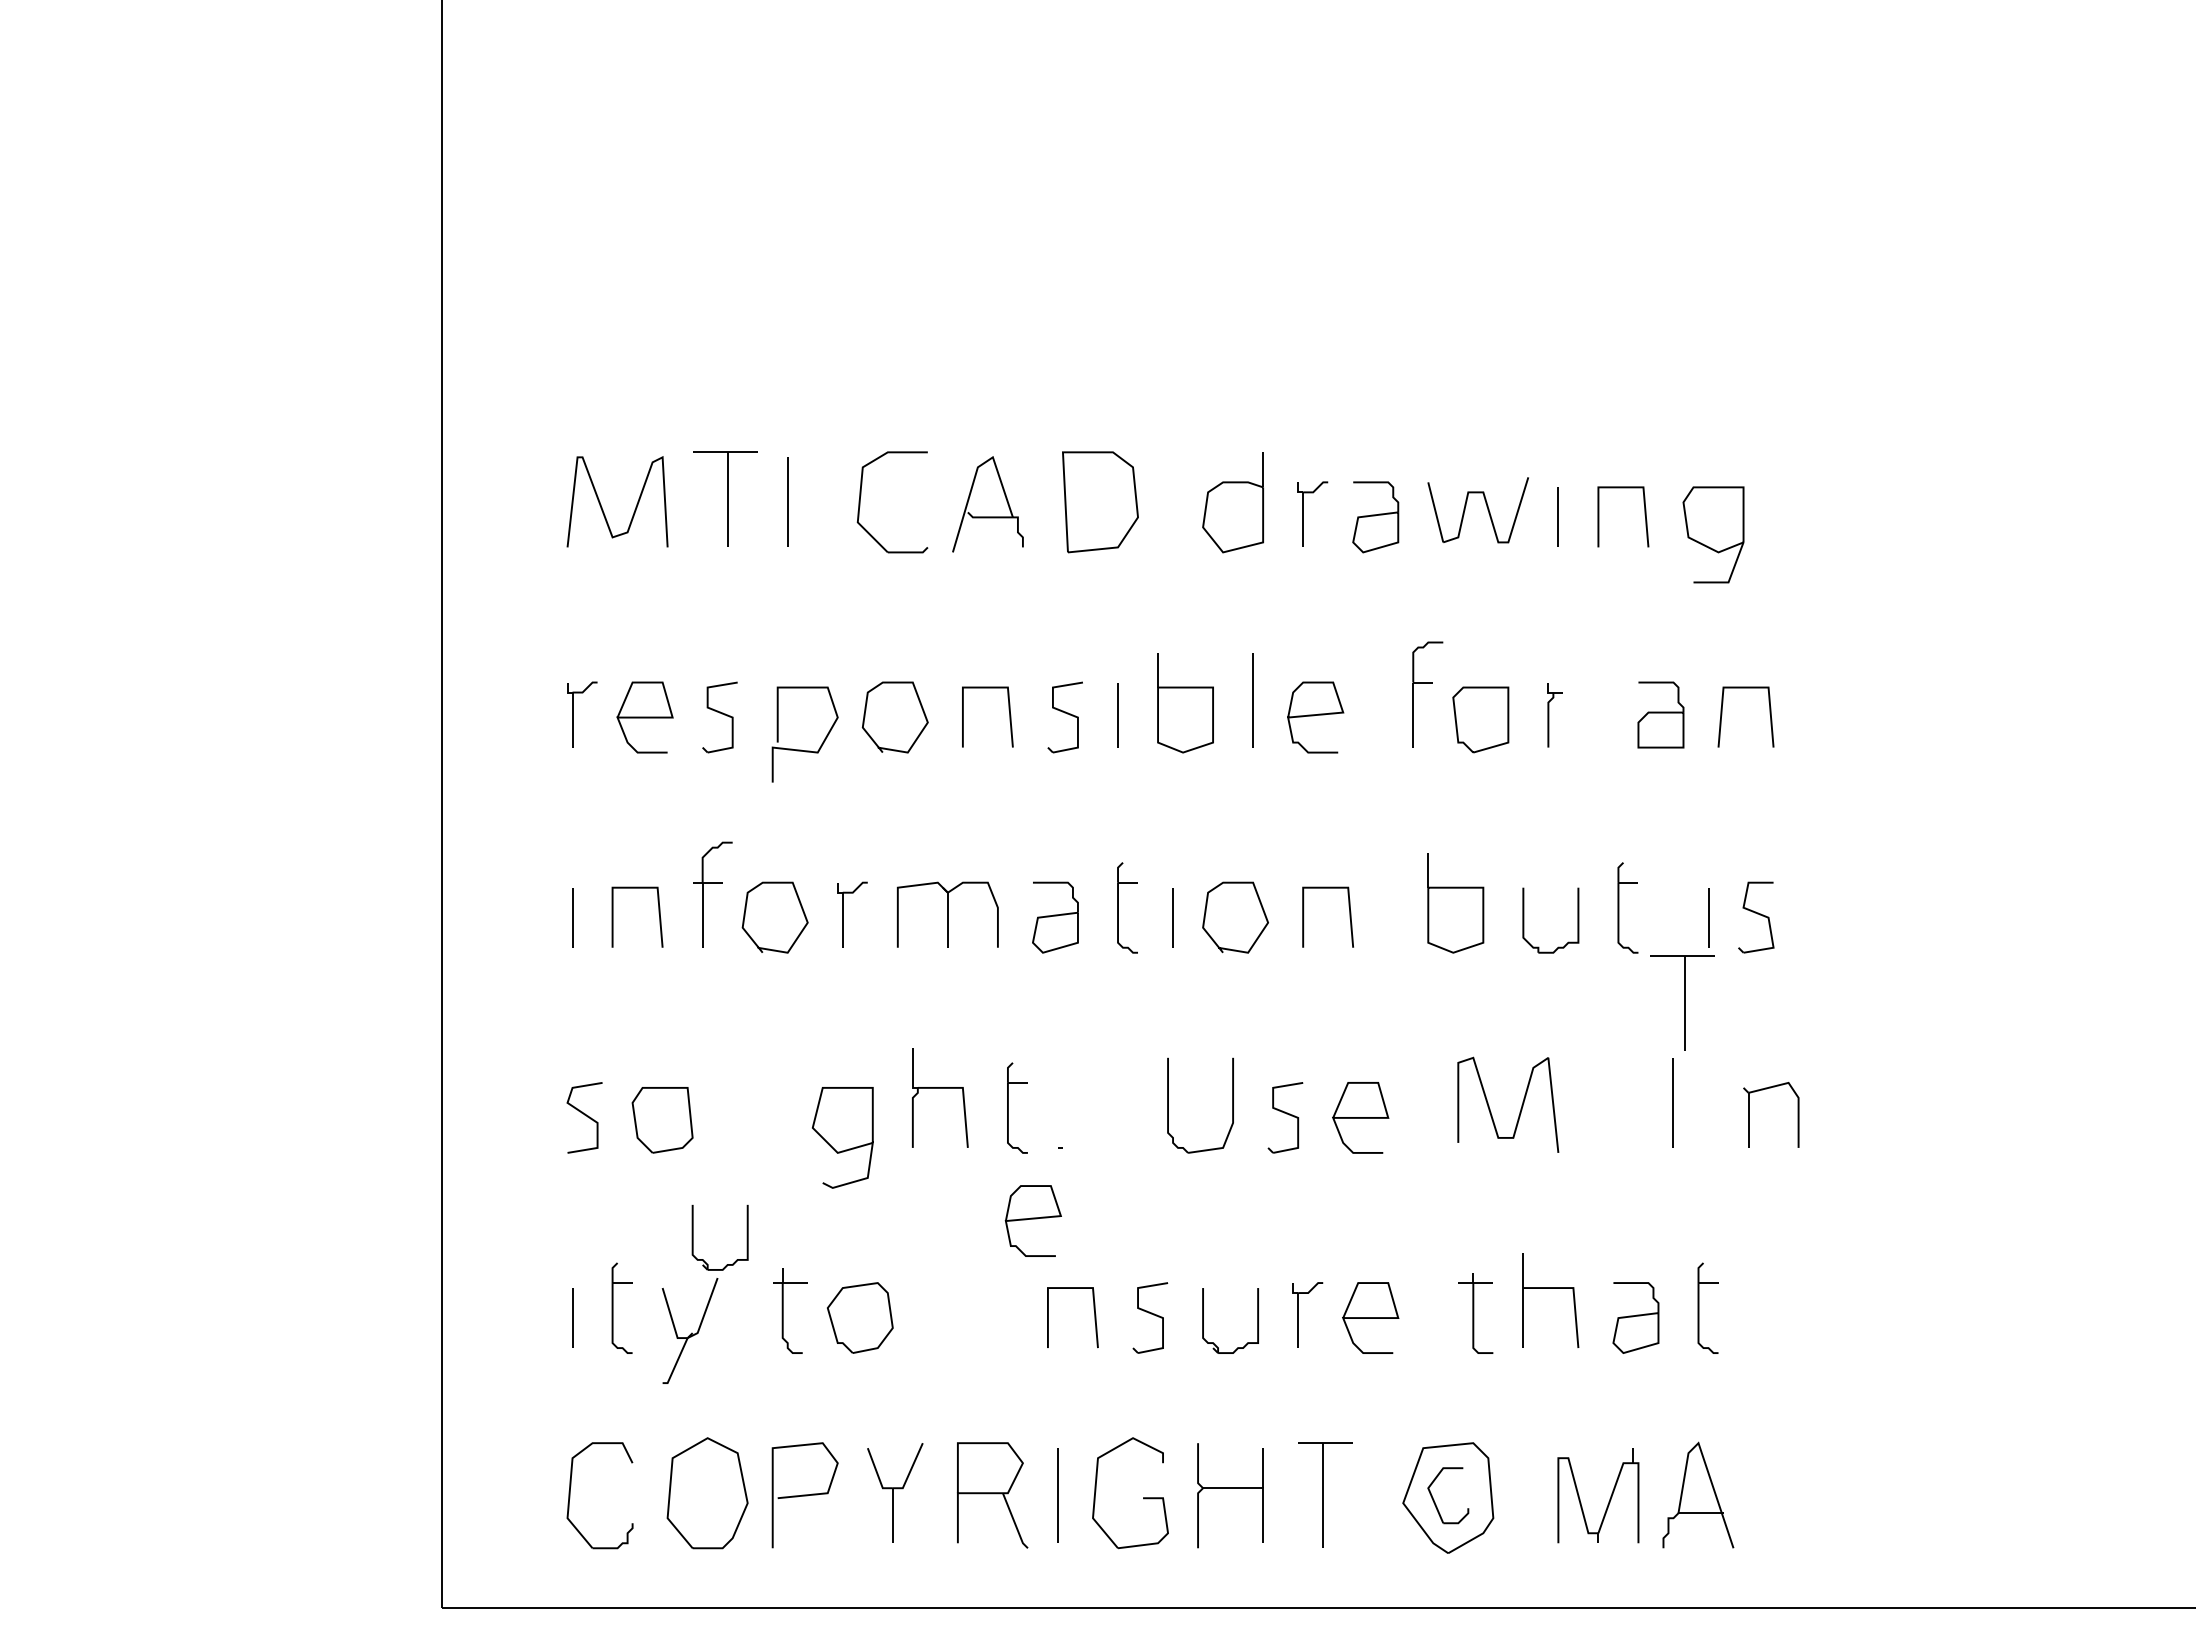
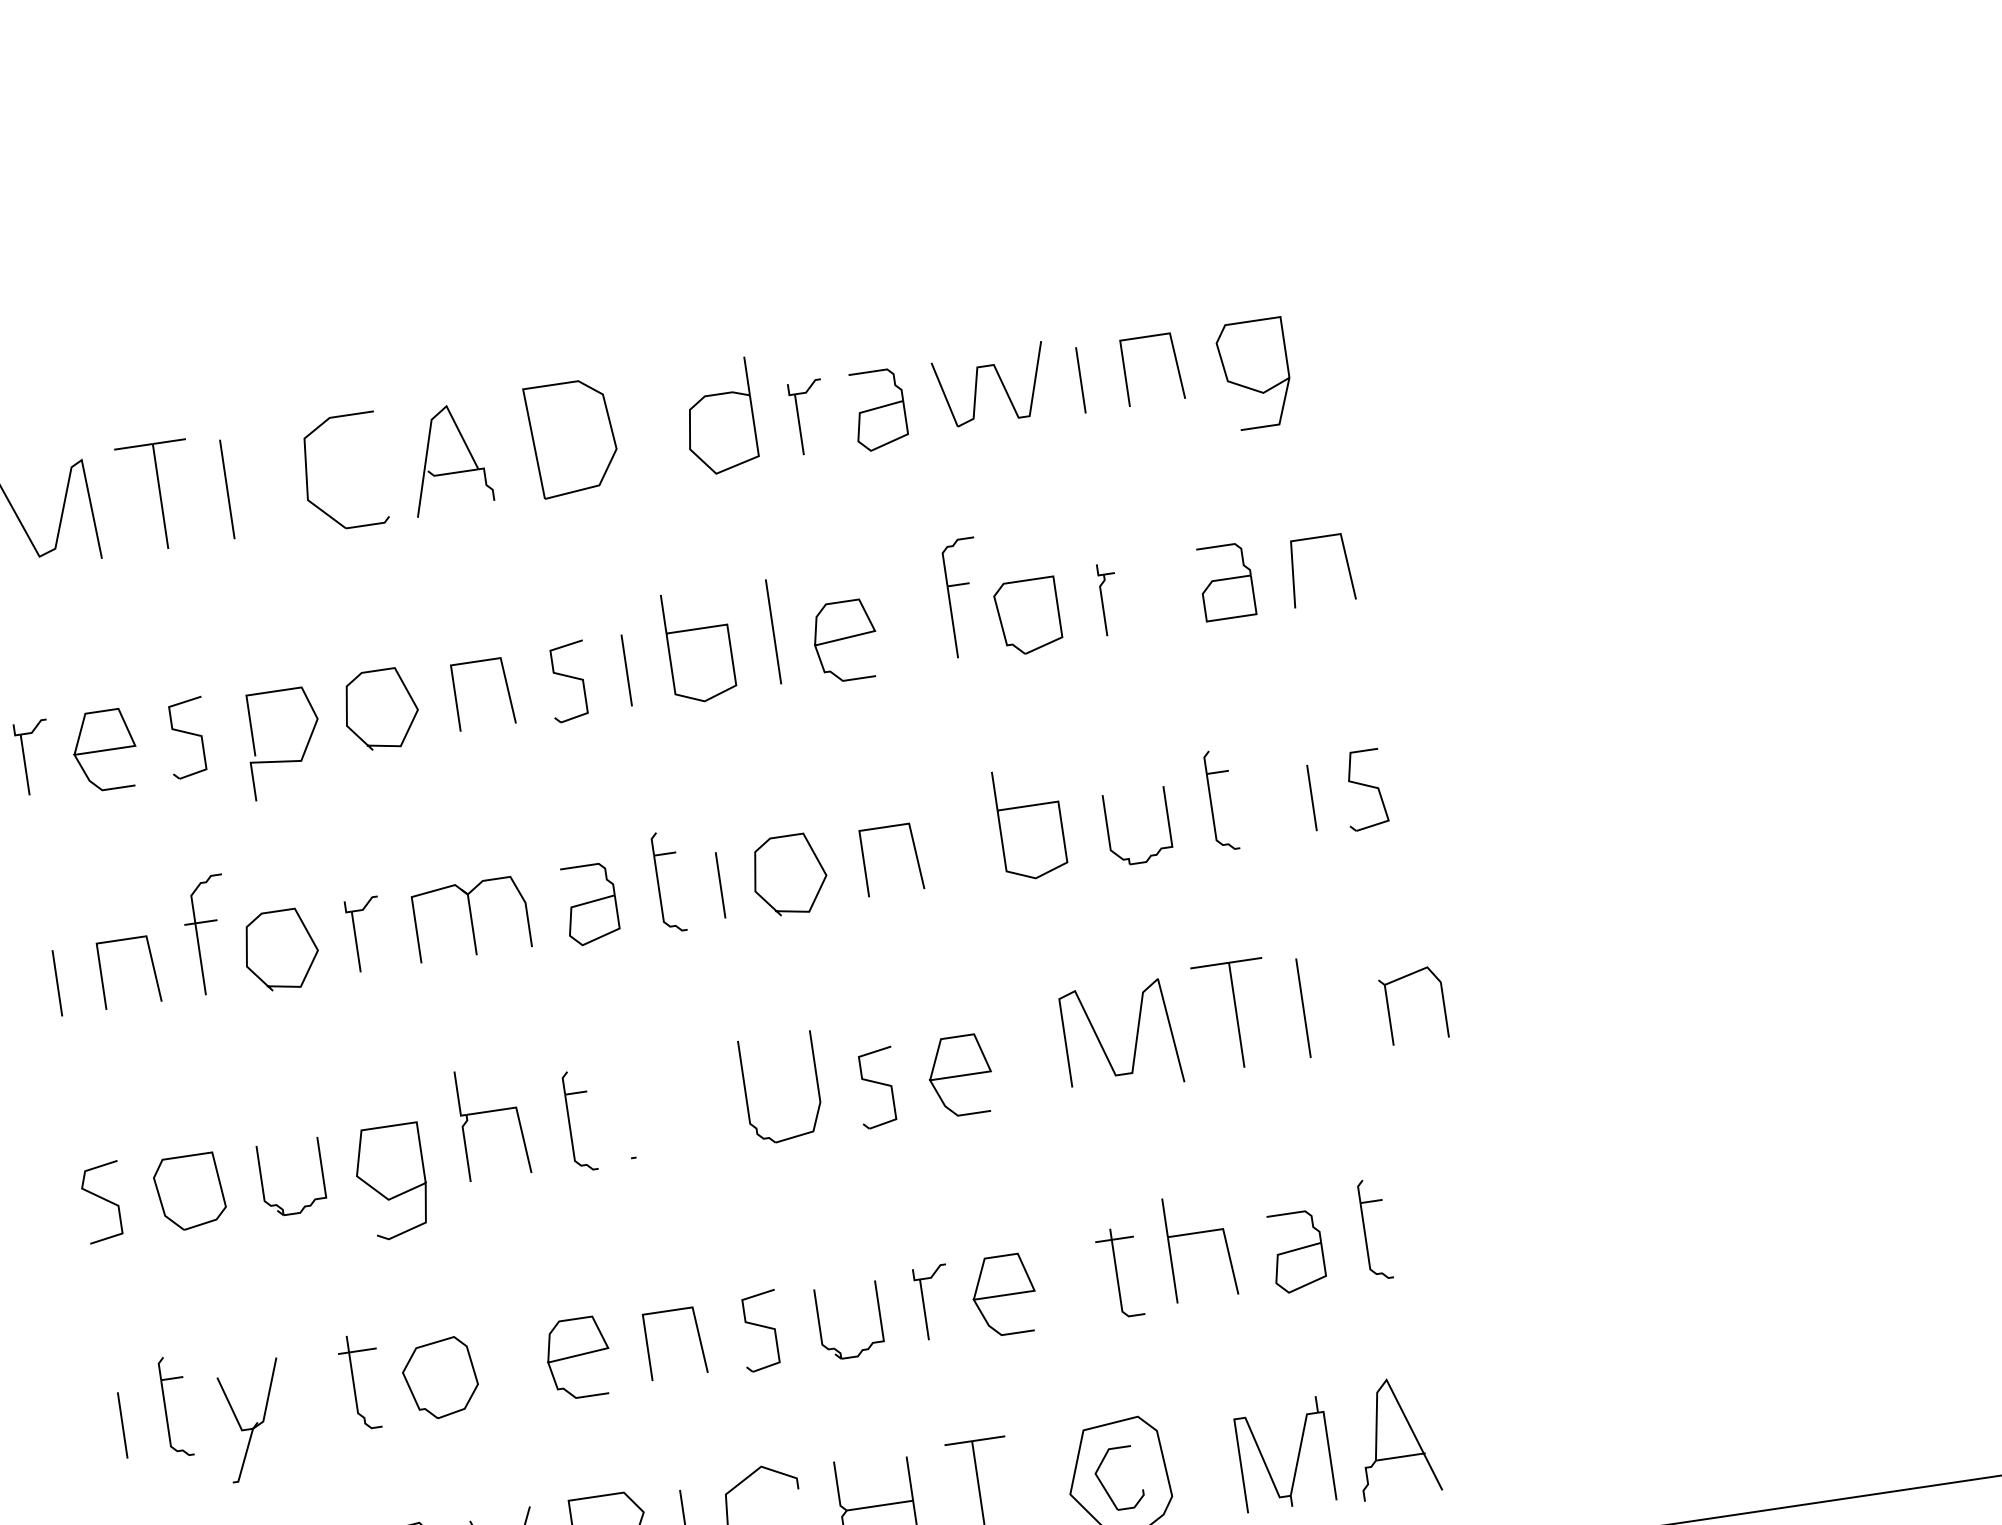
part: (1682, 1002) -> (1233, 1014), moved
curve: (1032, 1219) -> (577, 1356), moved
part: (693, 1237) -> (262, 1181), moved

